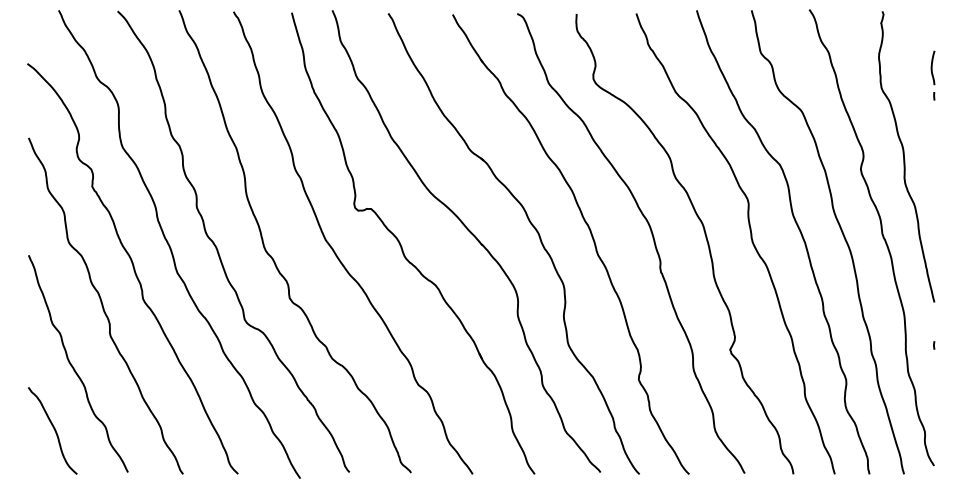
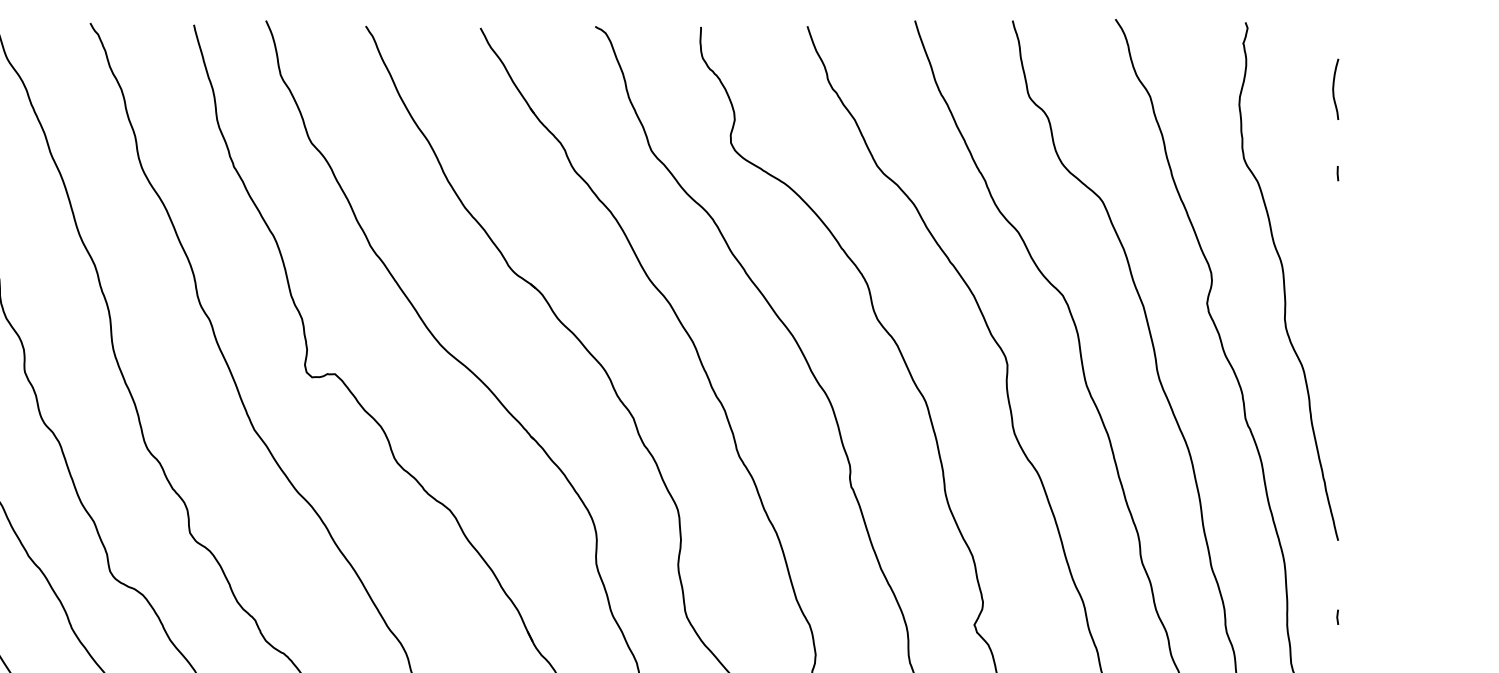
curve: (932, 67) -> (1334, 88), moved

